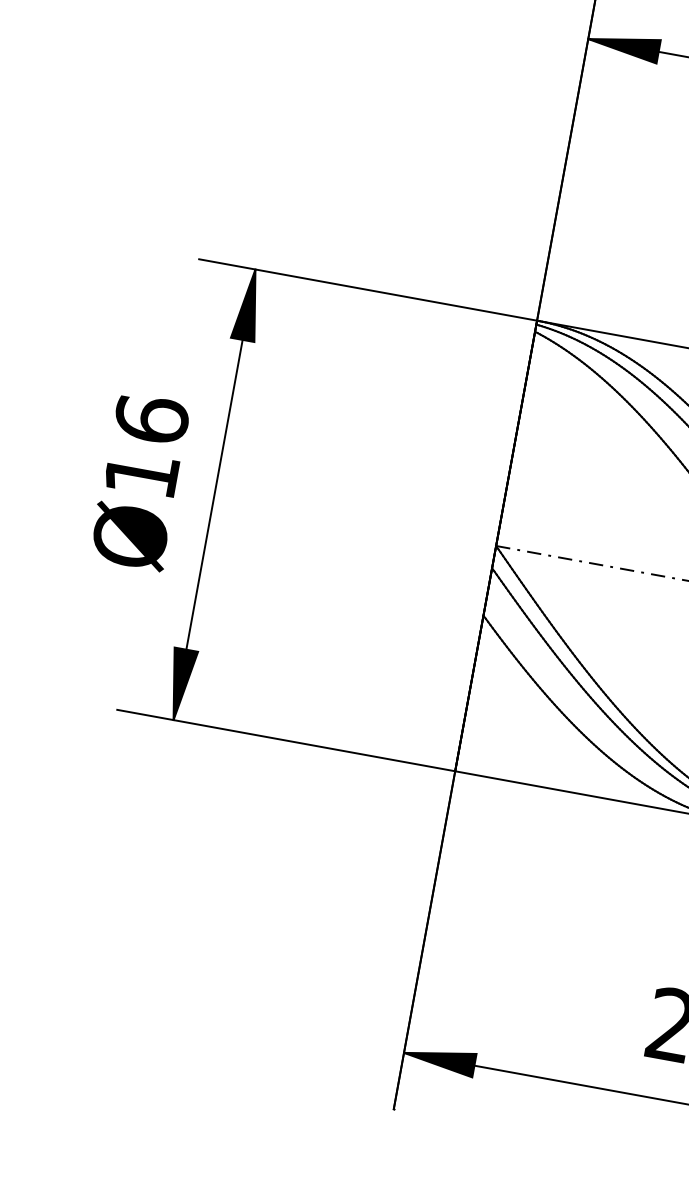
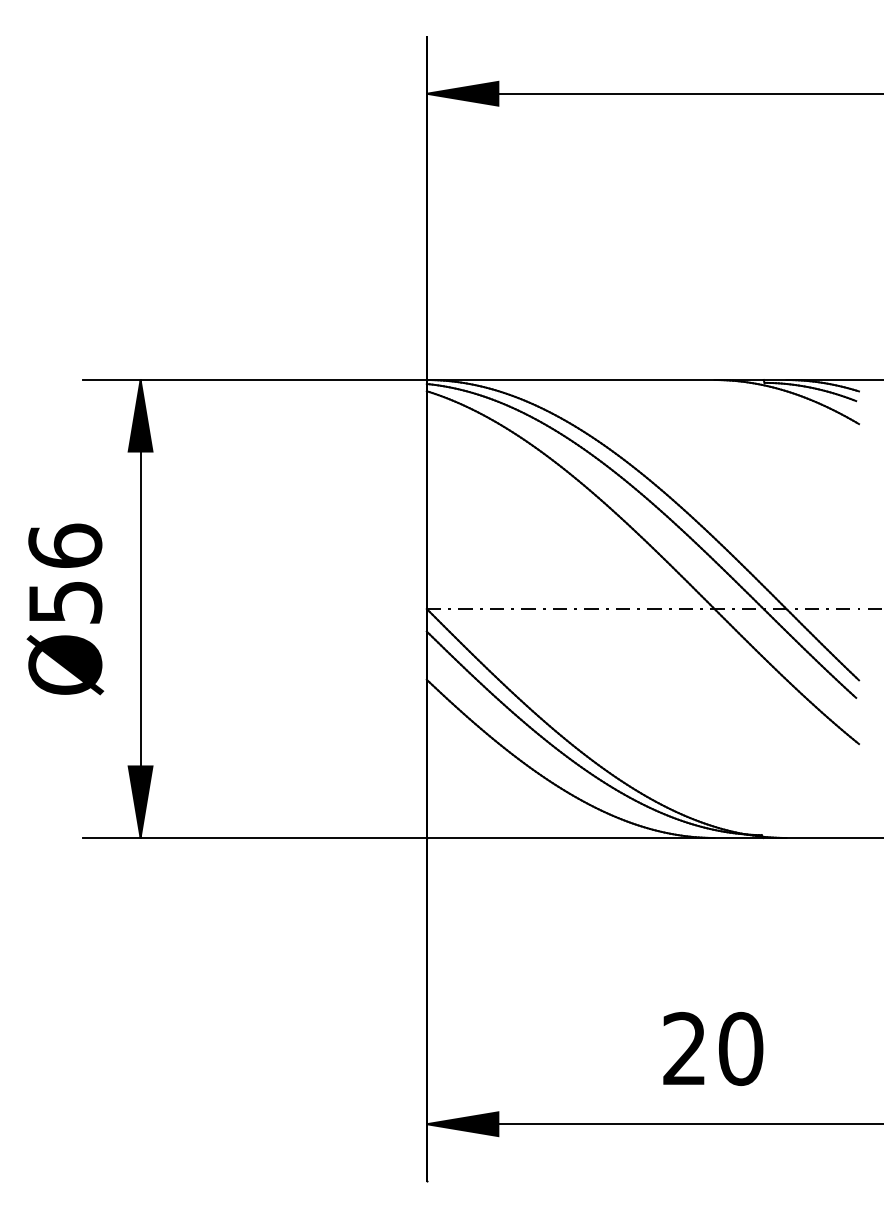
text: (141, 474) -> (65, 602), Ø16 -> Ø56

